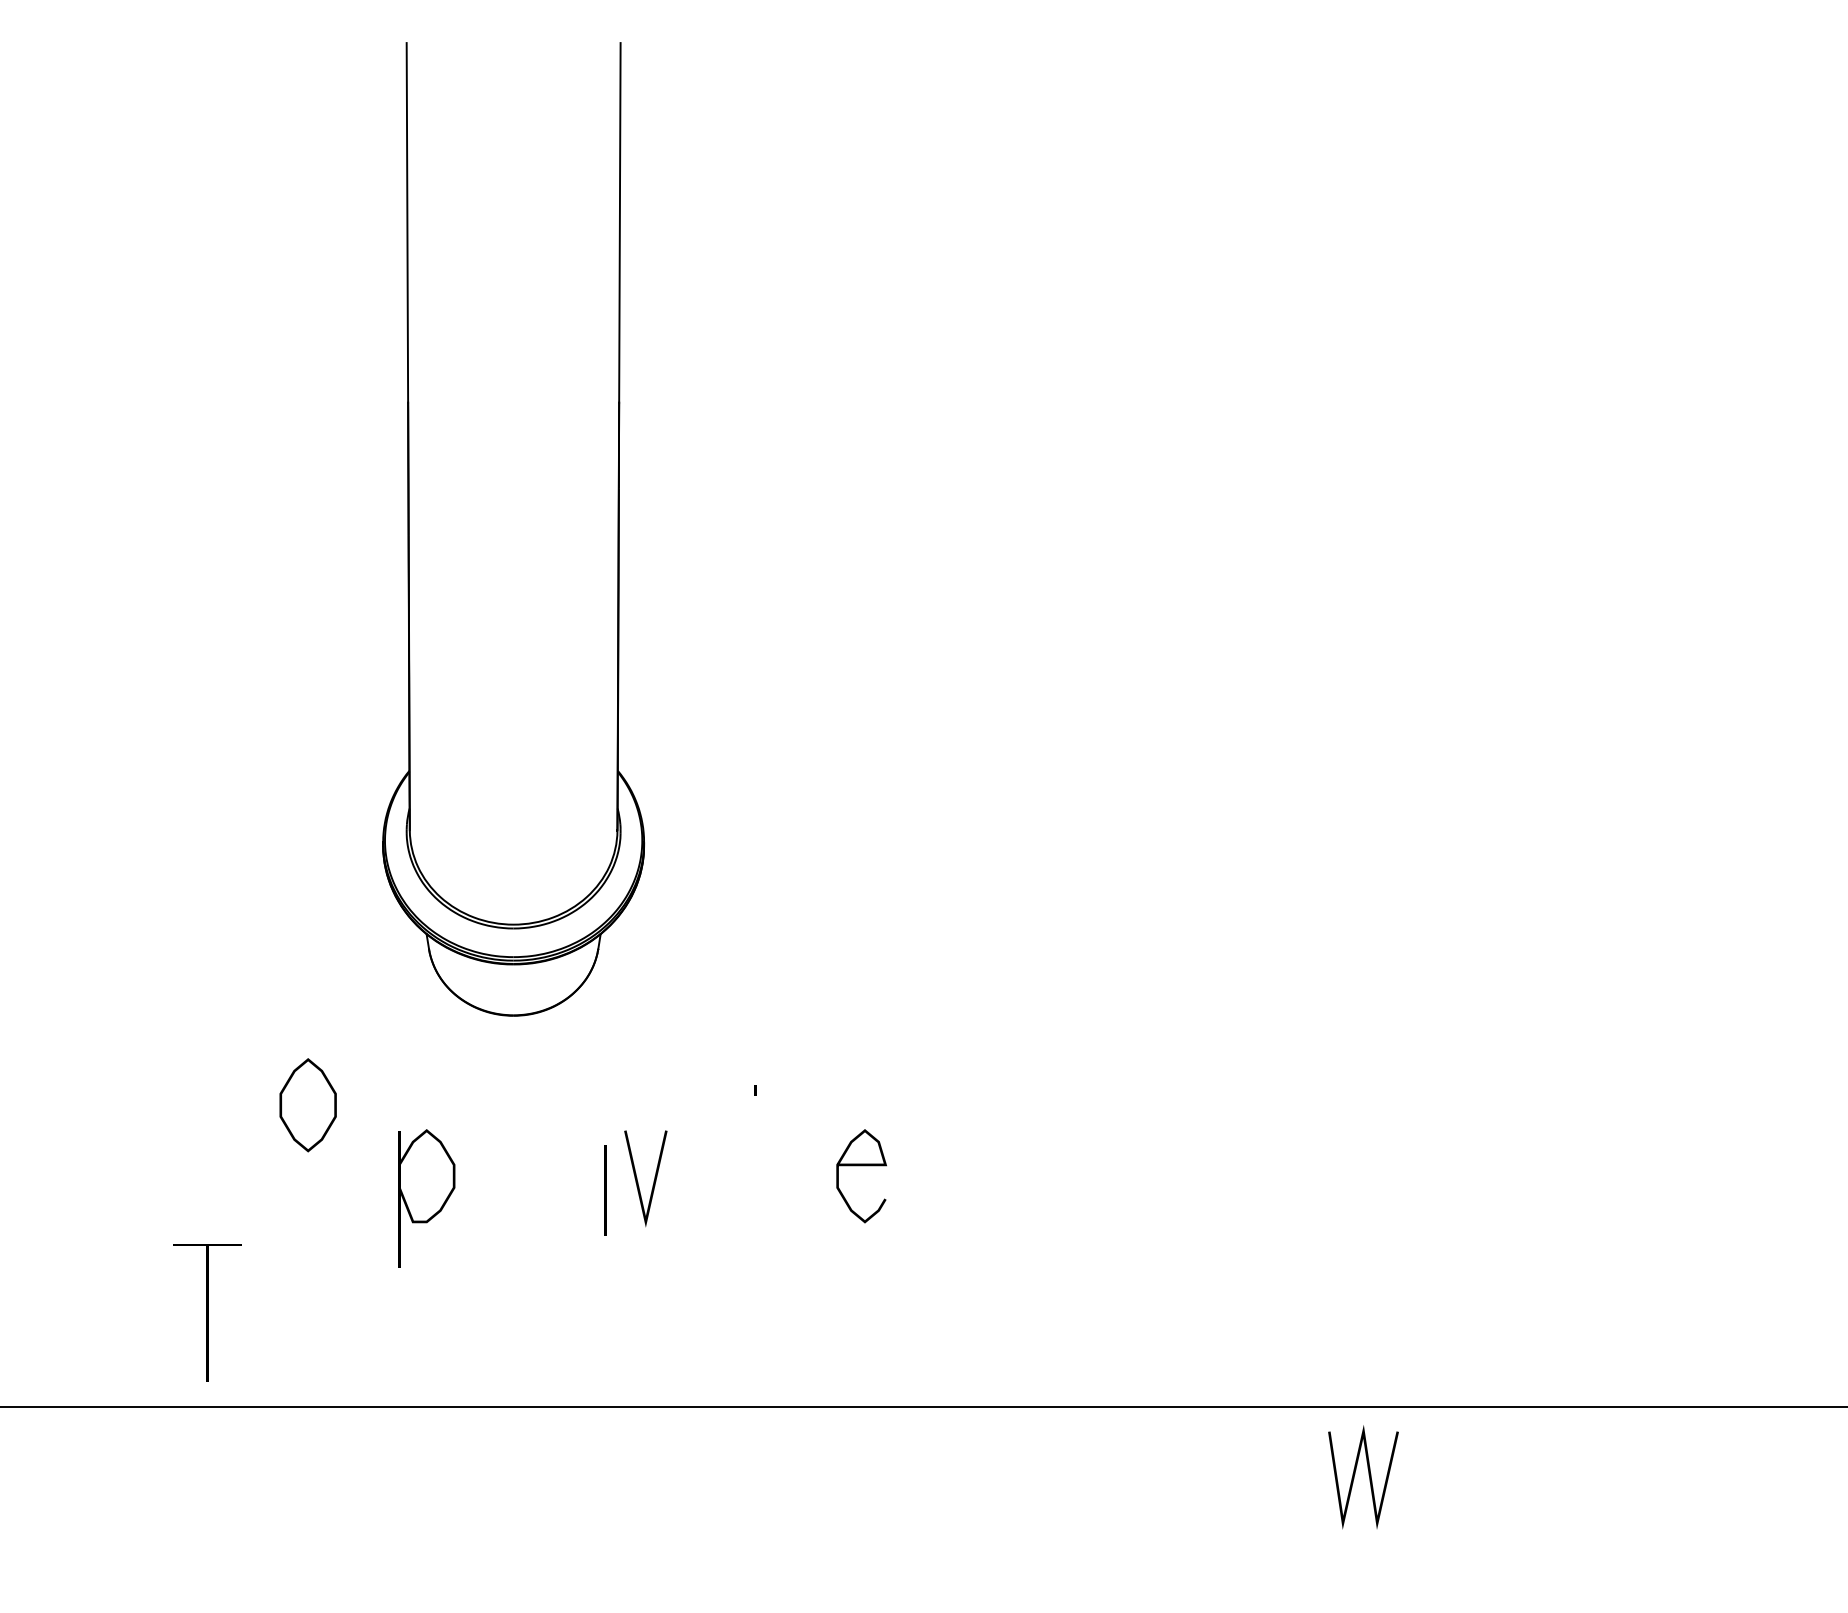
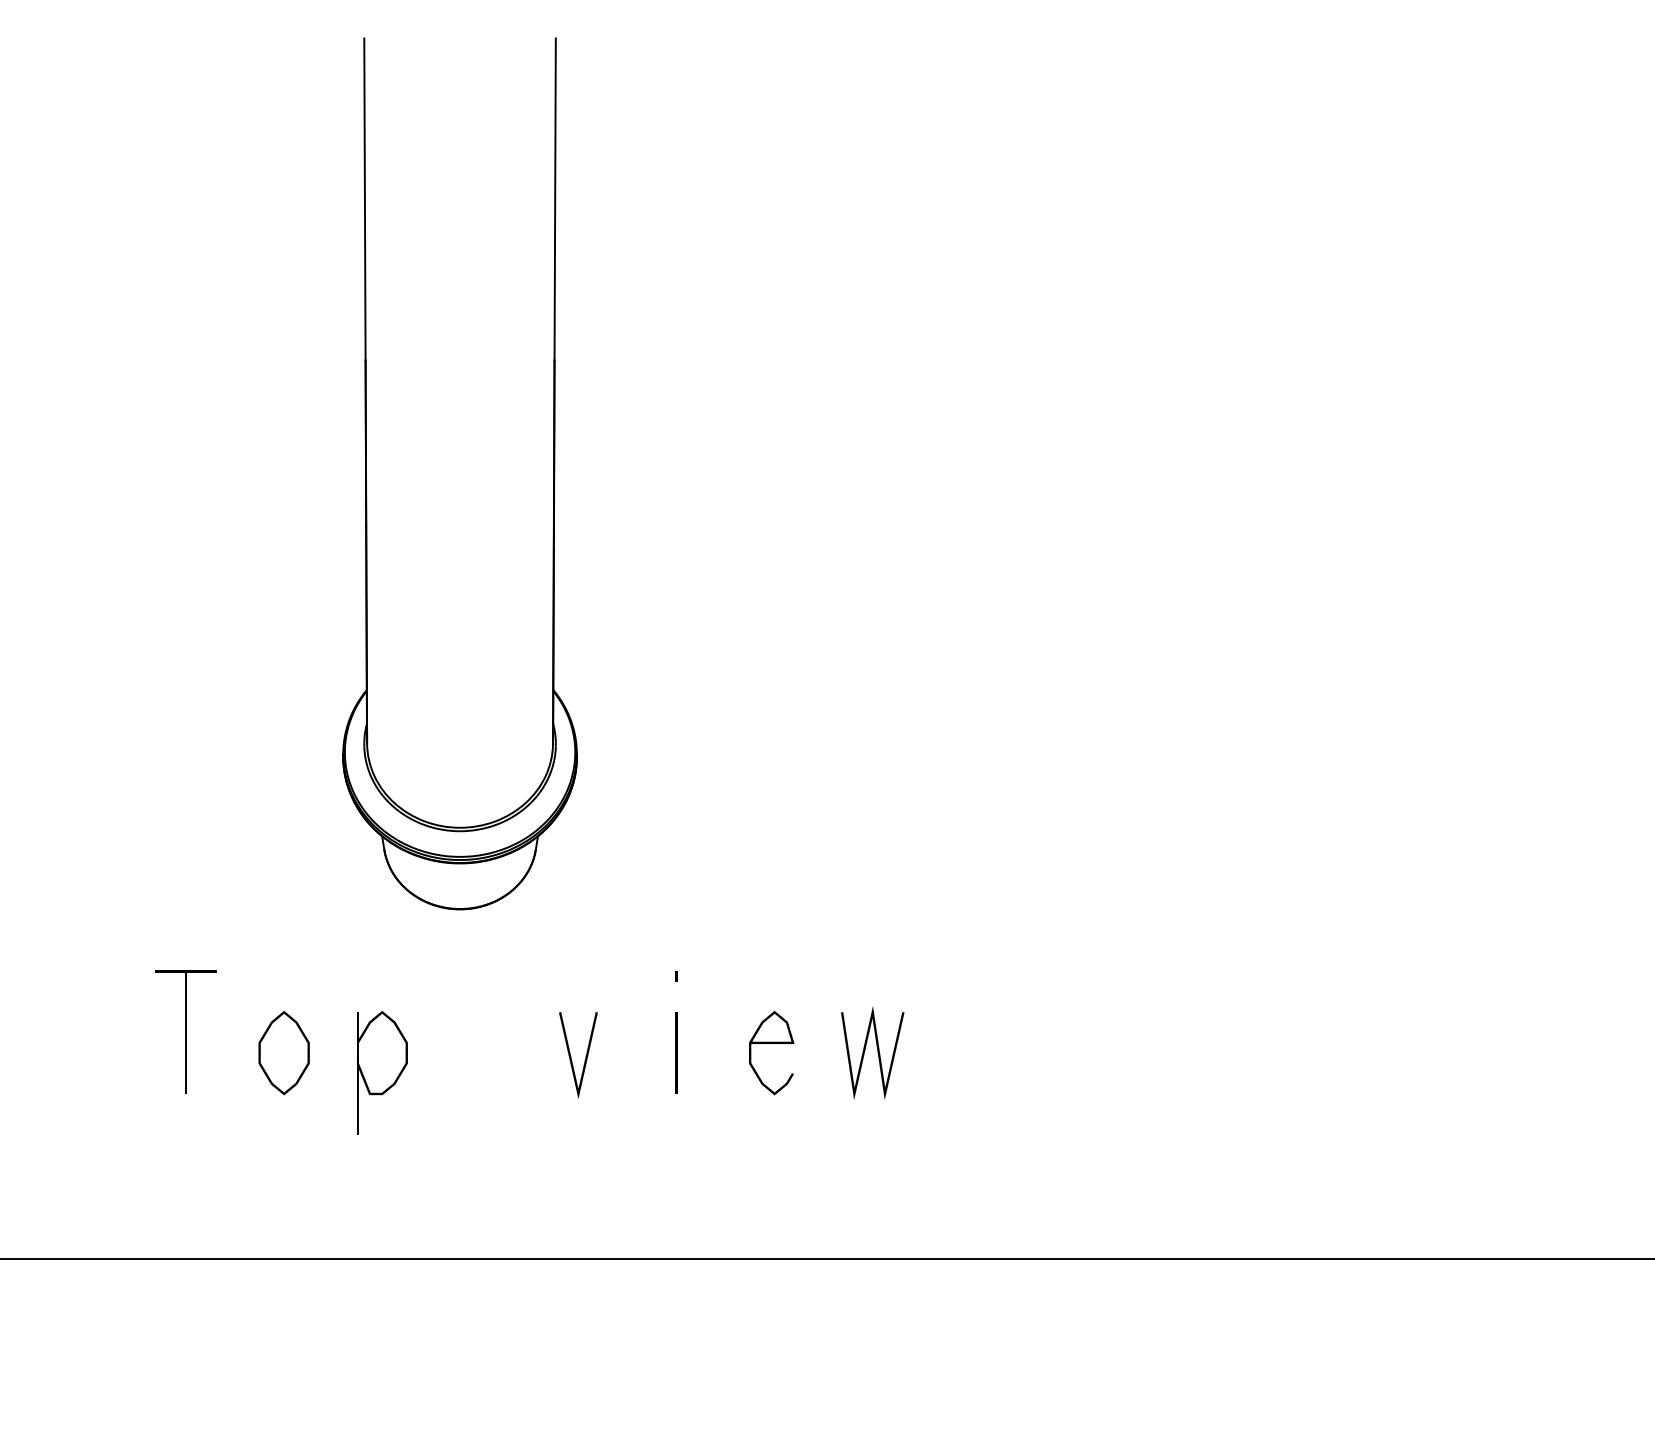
part: (307, 1105) -> (283, 1053), moved
line: (605, 1190) -> (676, 1053), moved
part: (207, 1312) -> (185, 1031), moved
line: (1368, 1475) -> (877, 1051), moved

